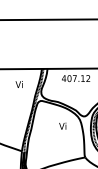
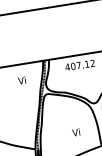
text: (62, 125) -> (75, 131), moved

